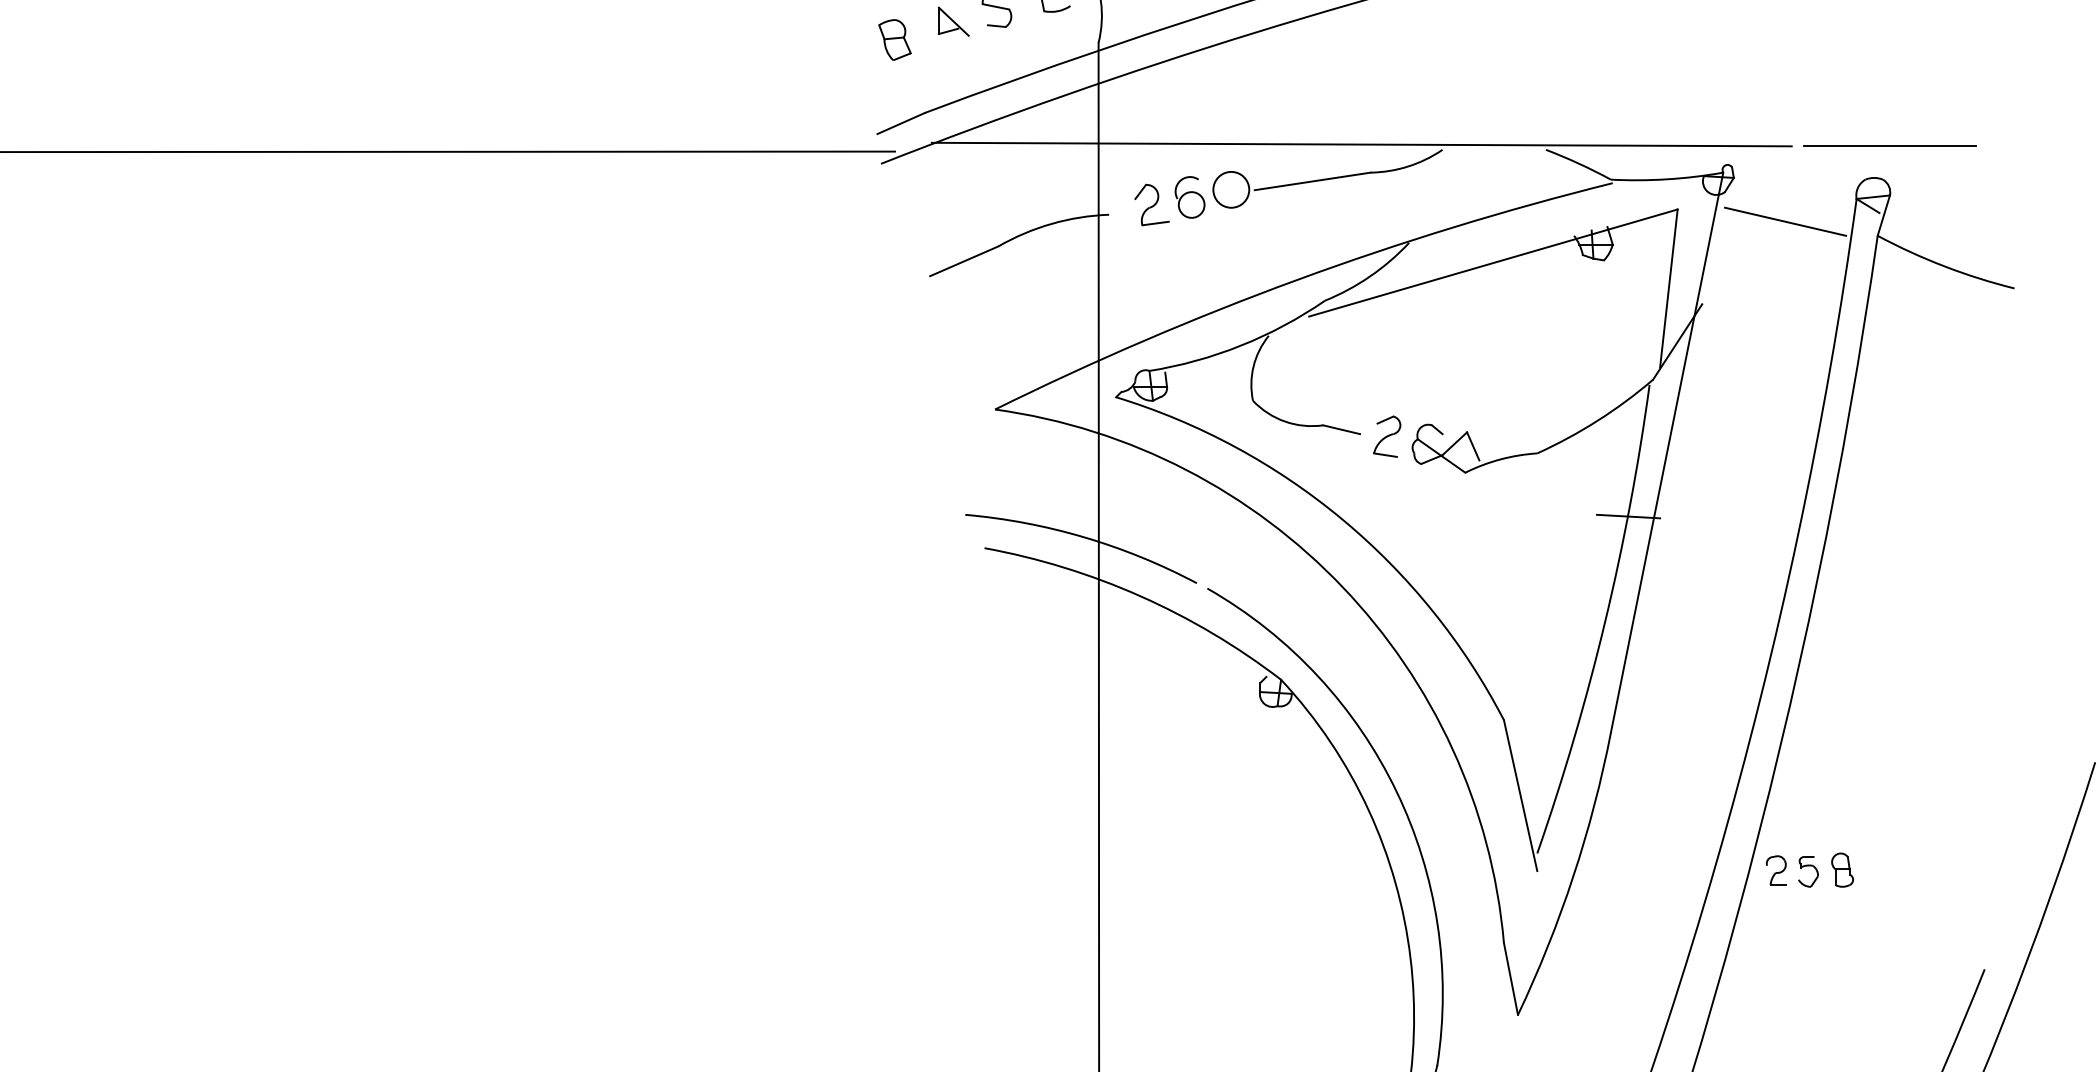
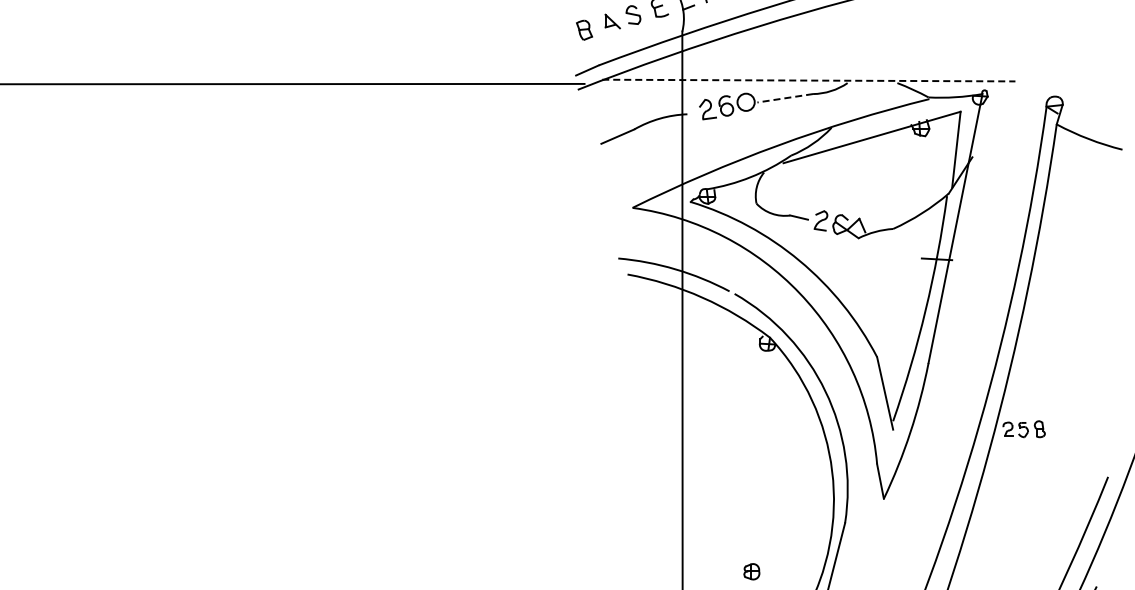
line: (1361, 144) -> (808, 80), solid -> dashed
line: (1889, 146) -> (1062, 81), removed
line: (1311, 181) -> (784, 98), solid -> dashed
line: (1785, 221) -> (1012, 117), removed

